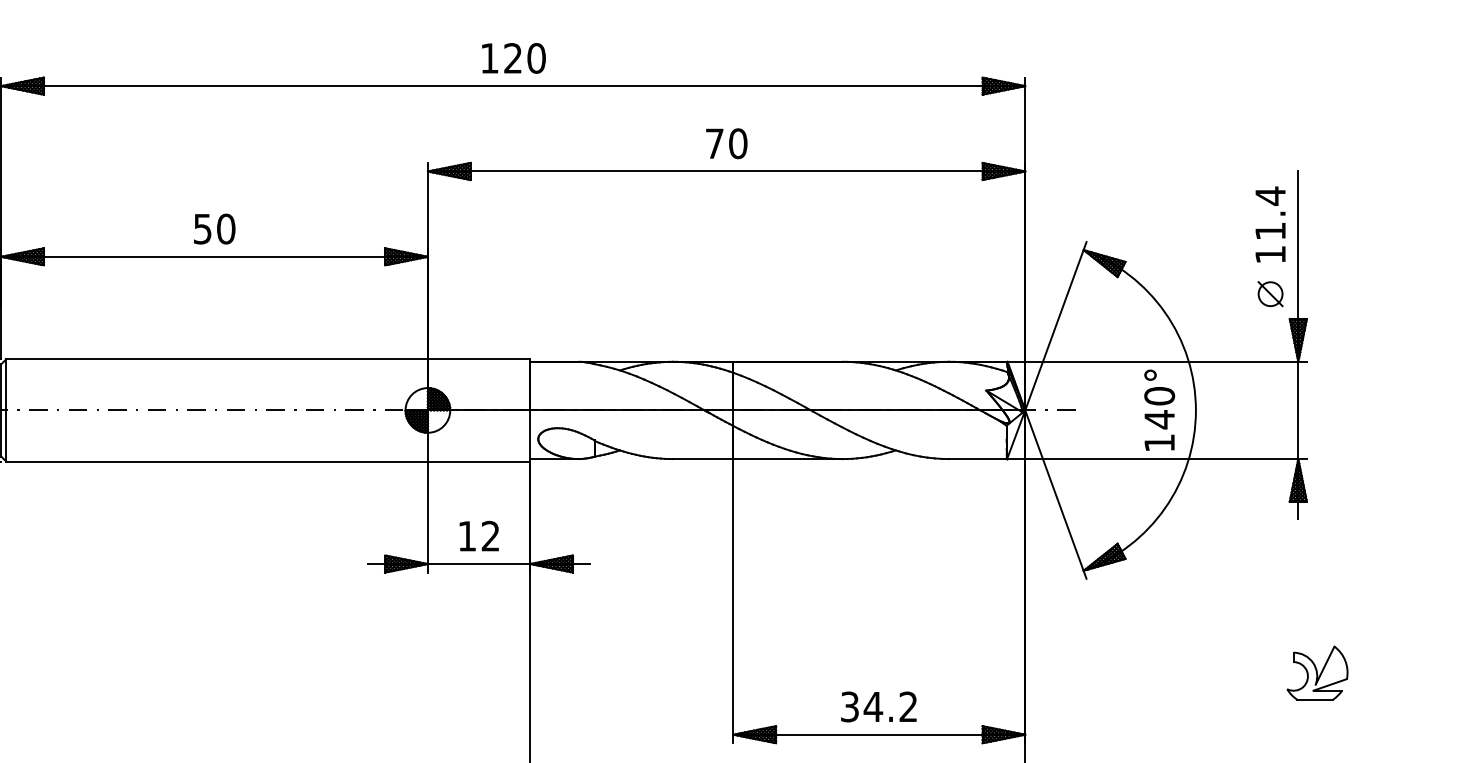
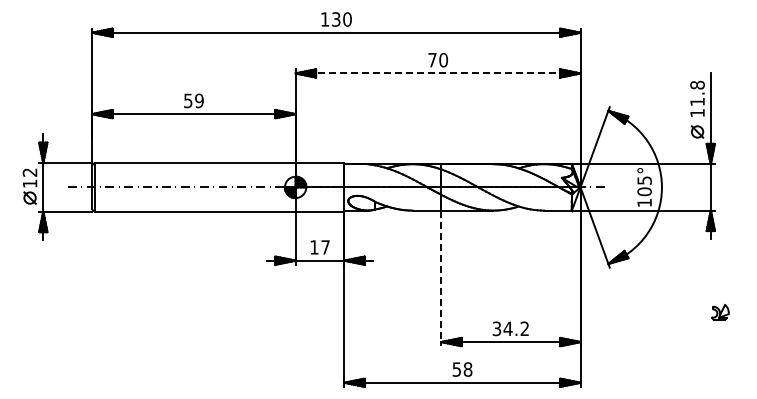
text: (513, 58) -> (336, 19), 120 -> 130
line: (727, 171) -> (438, 73), solid -> dashed
text: (1270, 194) -> (697, 84), 11.4 -> 11.8
text: (226, 230) -> (199, 101), 50 -> 59
text: (1159, 408) -> (644, 186), 140° -> 105°
text: (490, 536) -> (325, 247), 12 -> 17
line: (733, 601) -> (441, 278), solid -> dashed
part: (1318, 672) -> (720, 312), size x0.6

